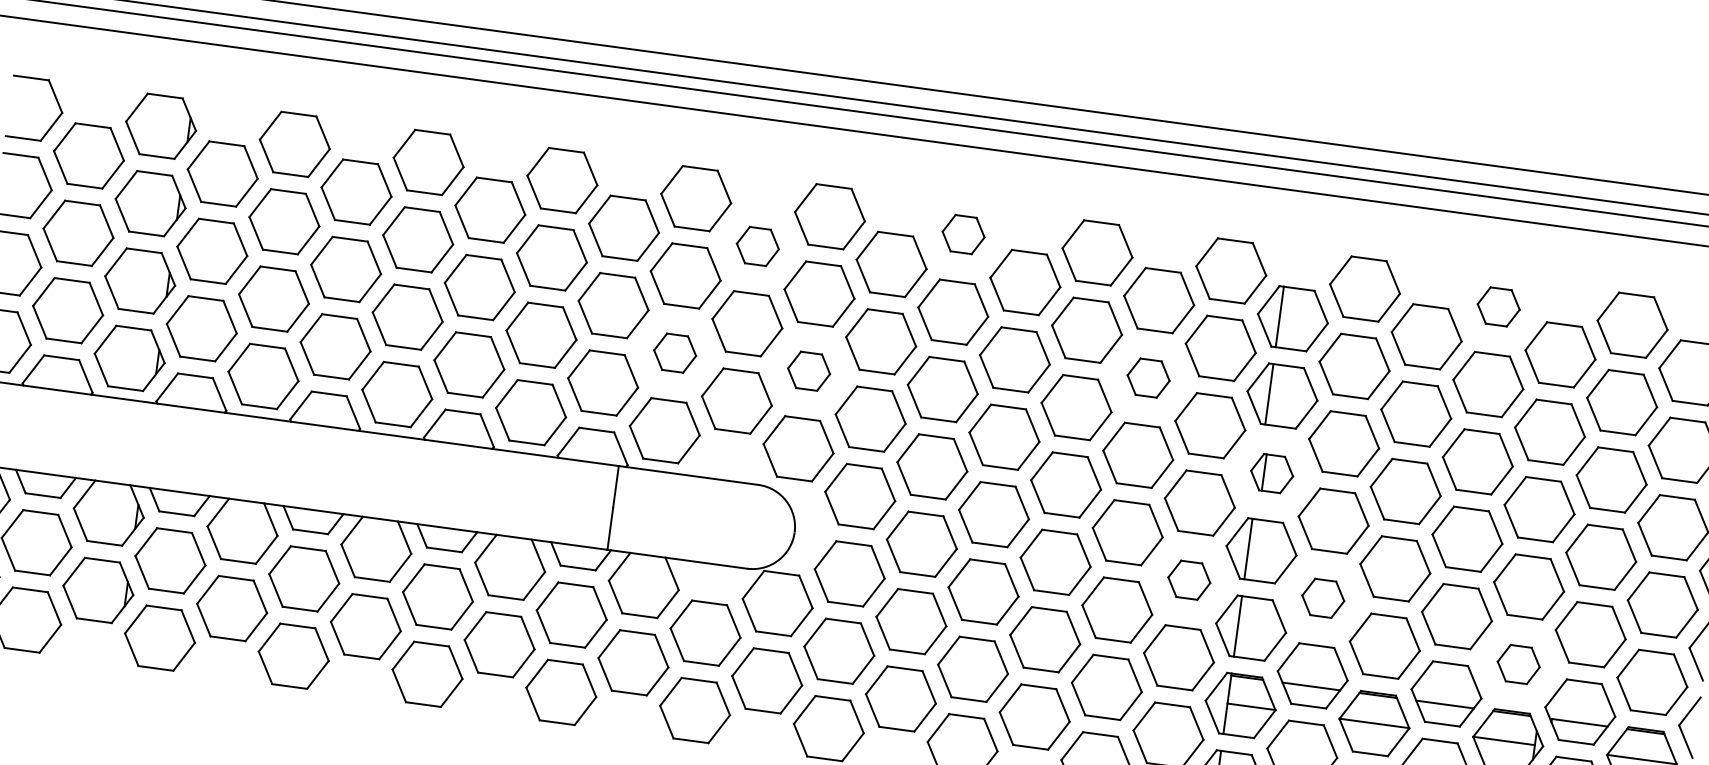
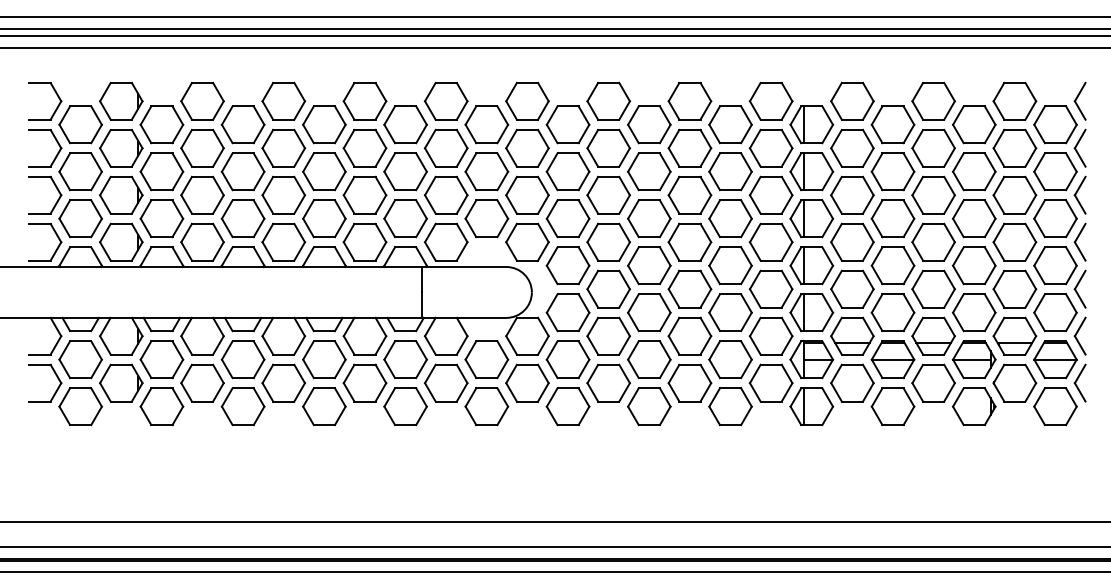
part: (963, 233) -> (608, 100), size x1.67
part: (757, 245) -> (486, 124), size x1.67
part: (1498, 305) -> (933, 100), size x1.67
part: (674, 351) -> (445, 194), size x1.67
part: (809, 370) -> (527, 194), size x1.67
part: (1148, 377) -> (730, 171), size x1.67
part: (1271, 472) -> (811, 218), size x1.67
part: (1188, 579) -> (770, 288), size x1.67
part: (1323, 597) -> (852, 288), size x1.67
part: (1519, 664) -> (974, 312), size x1.67

